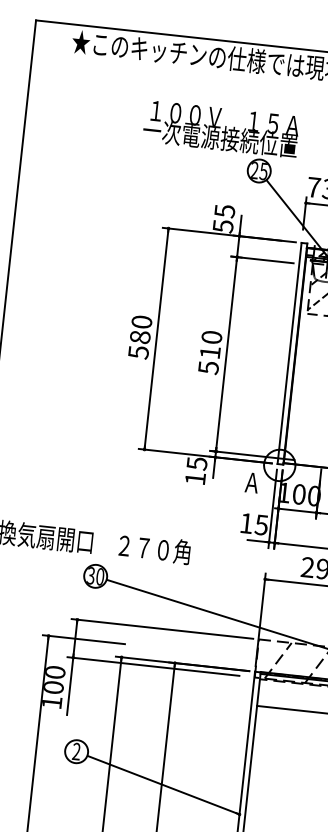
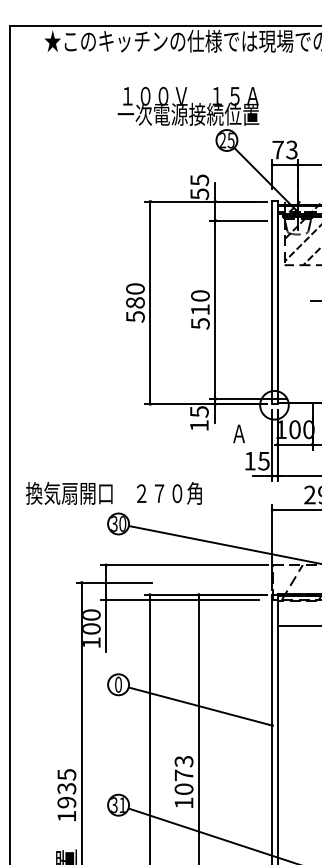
text: (251, 482) -> (238, 433), moved
text: (76, 751) -> (118, 684), 2 -> 0

